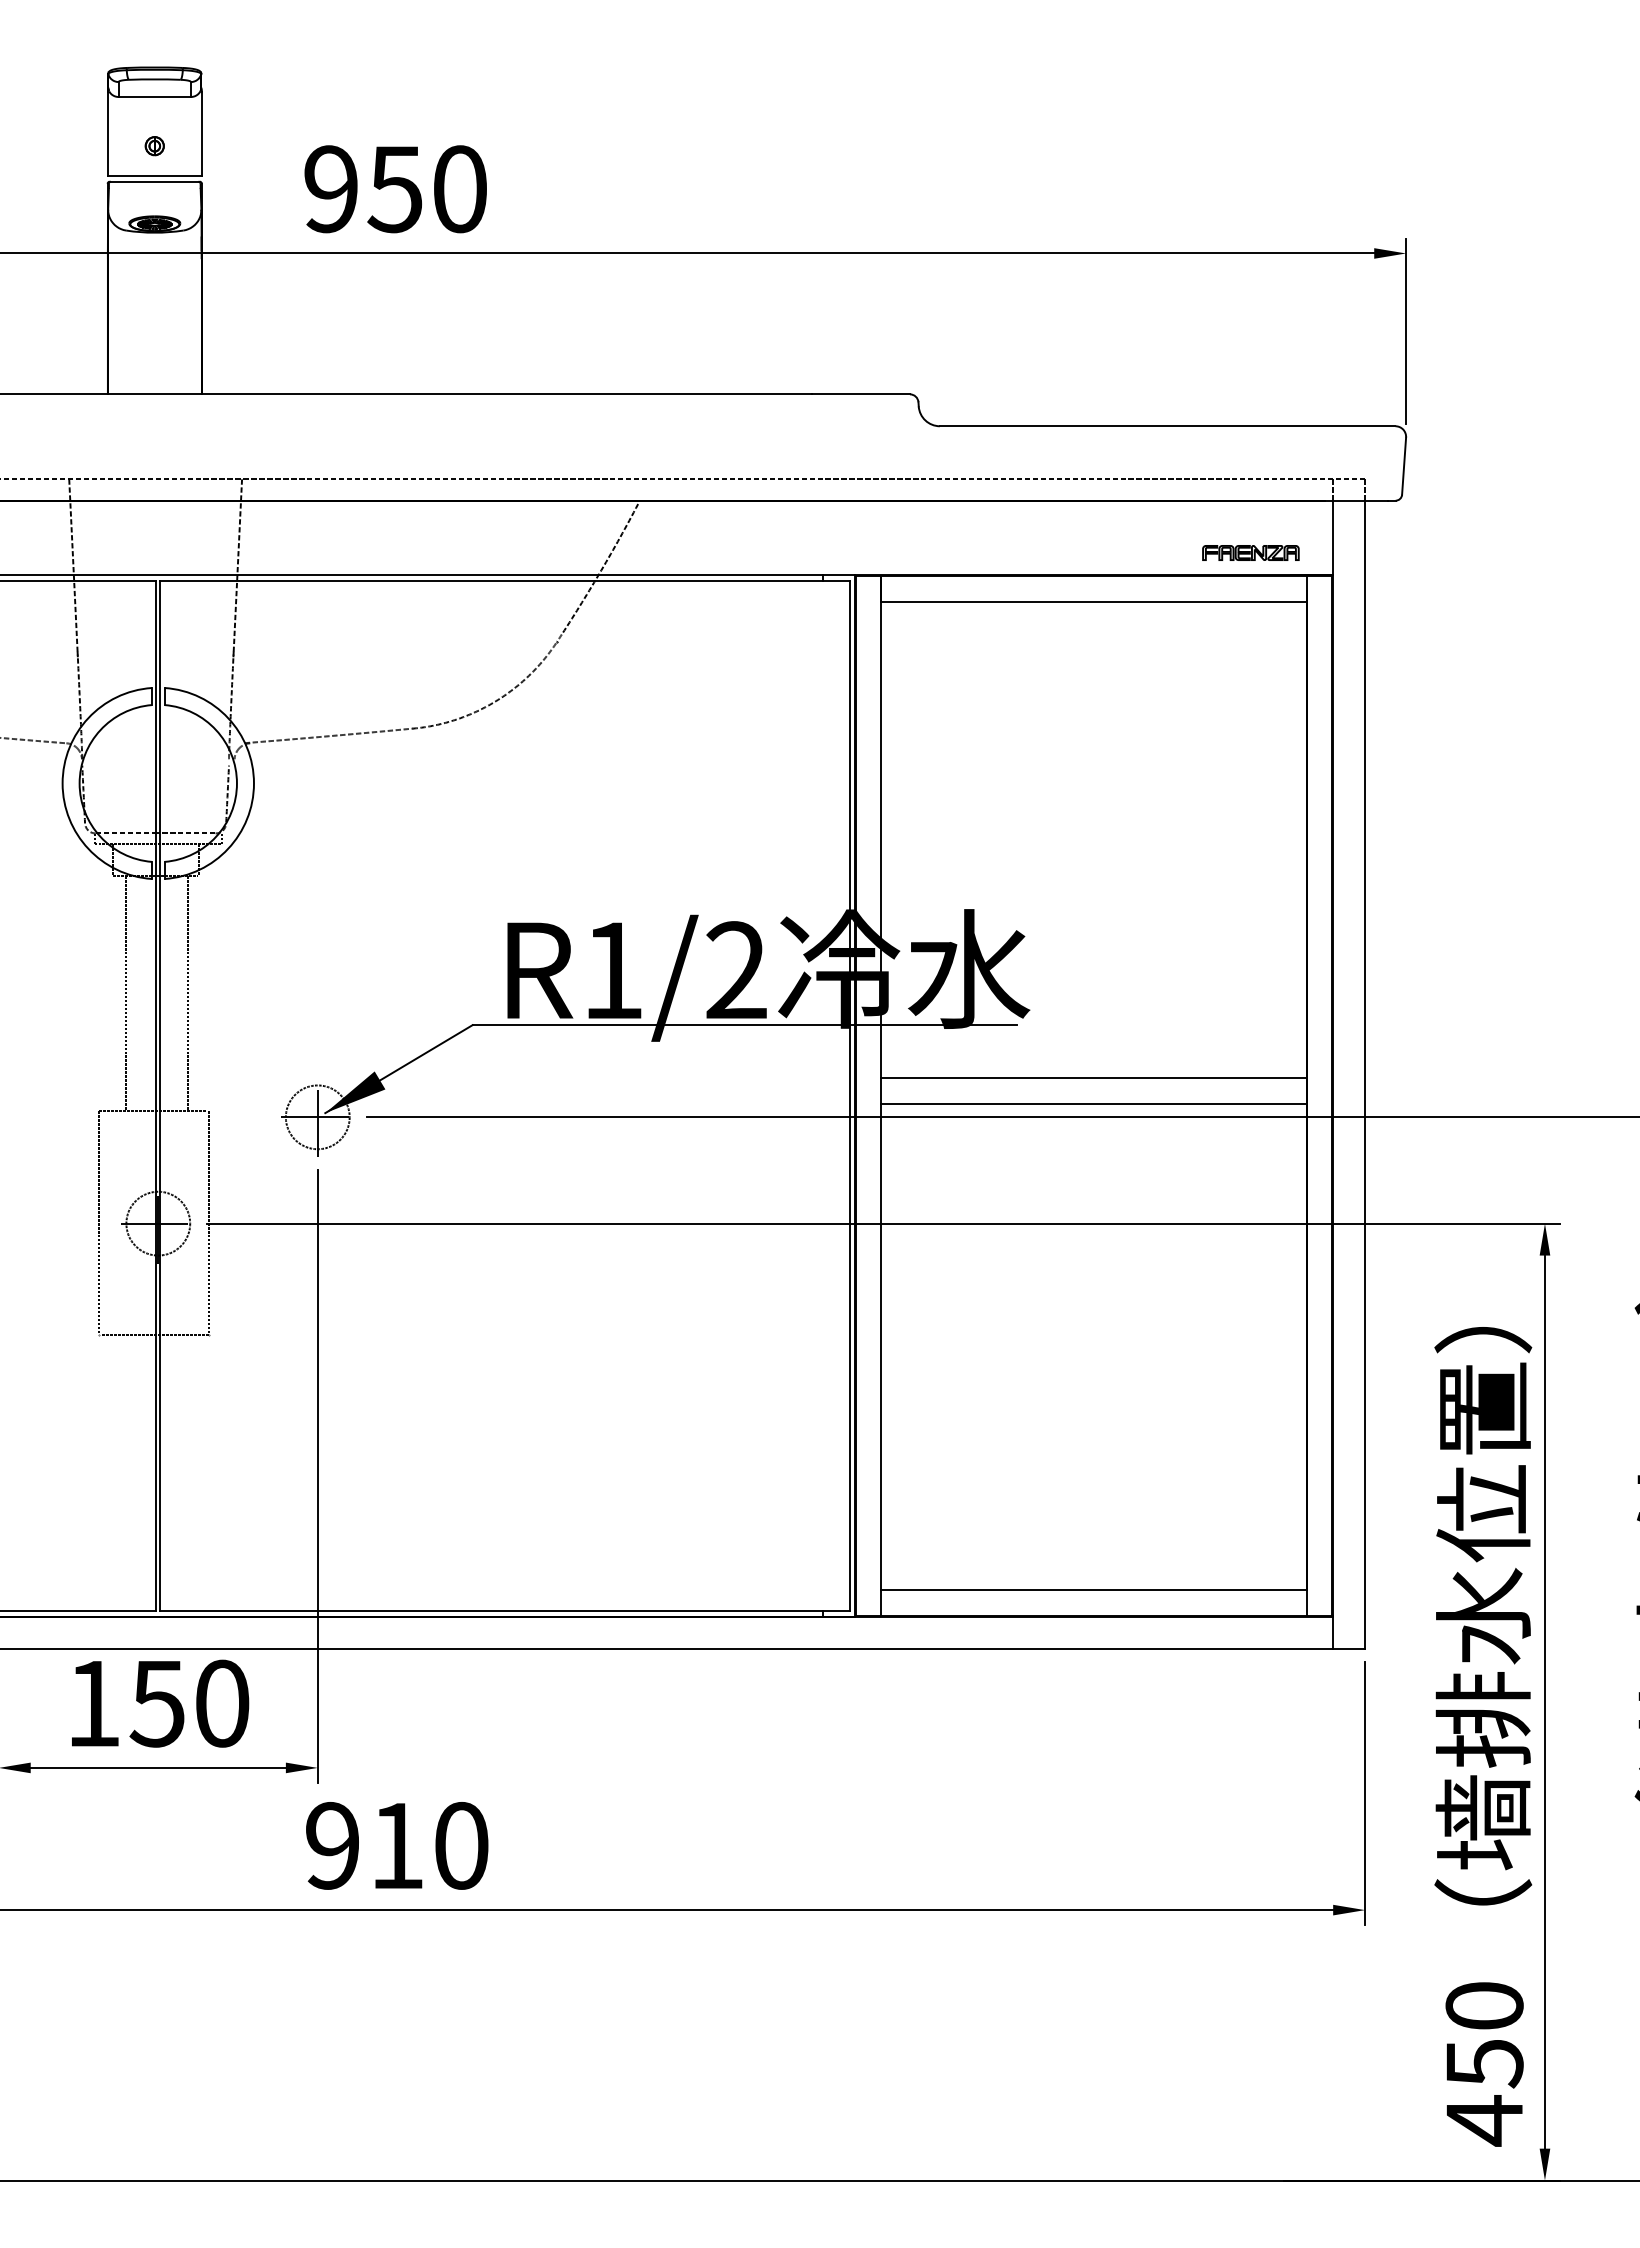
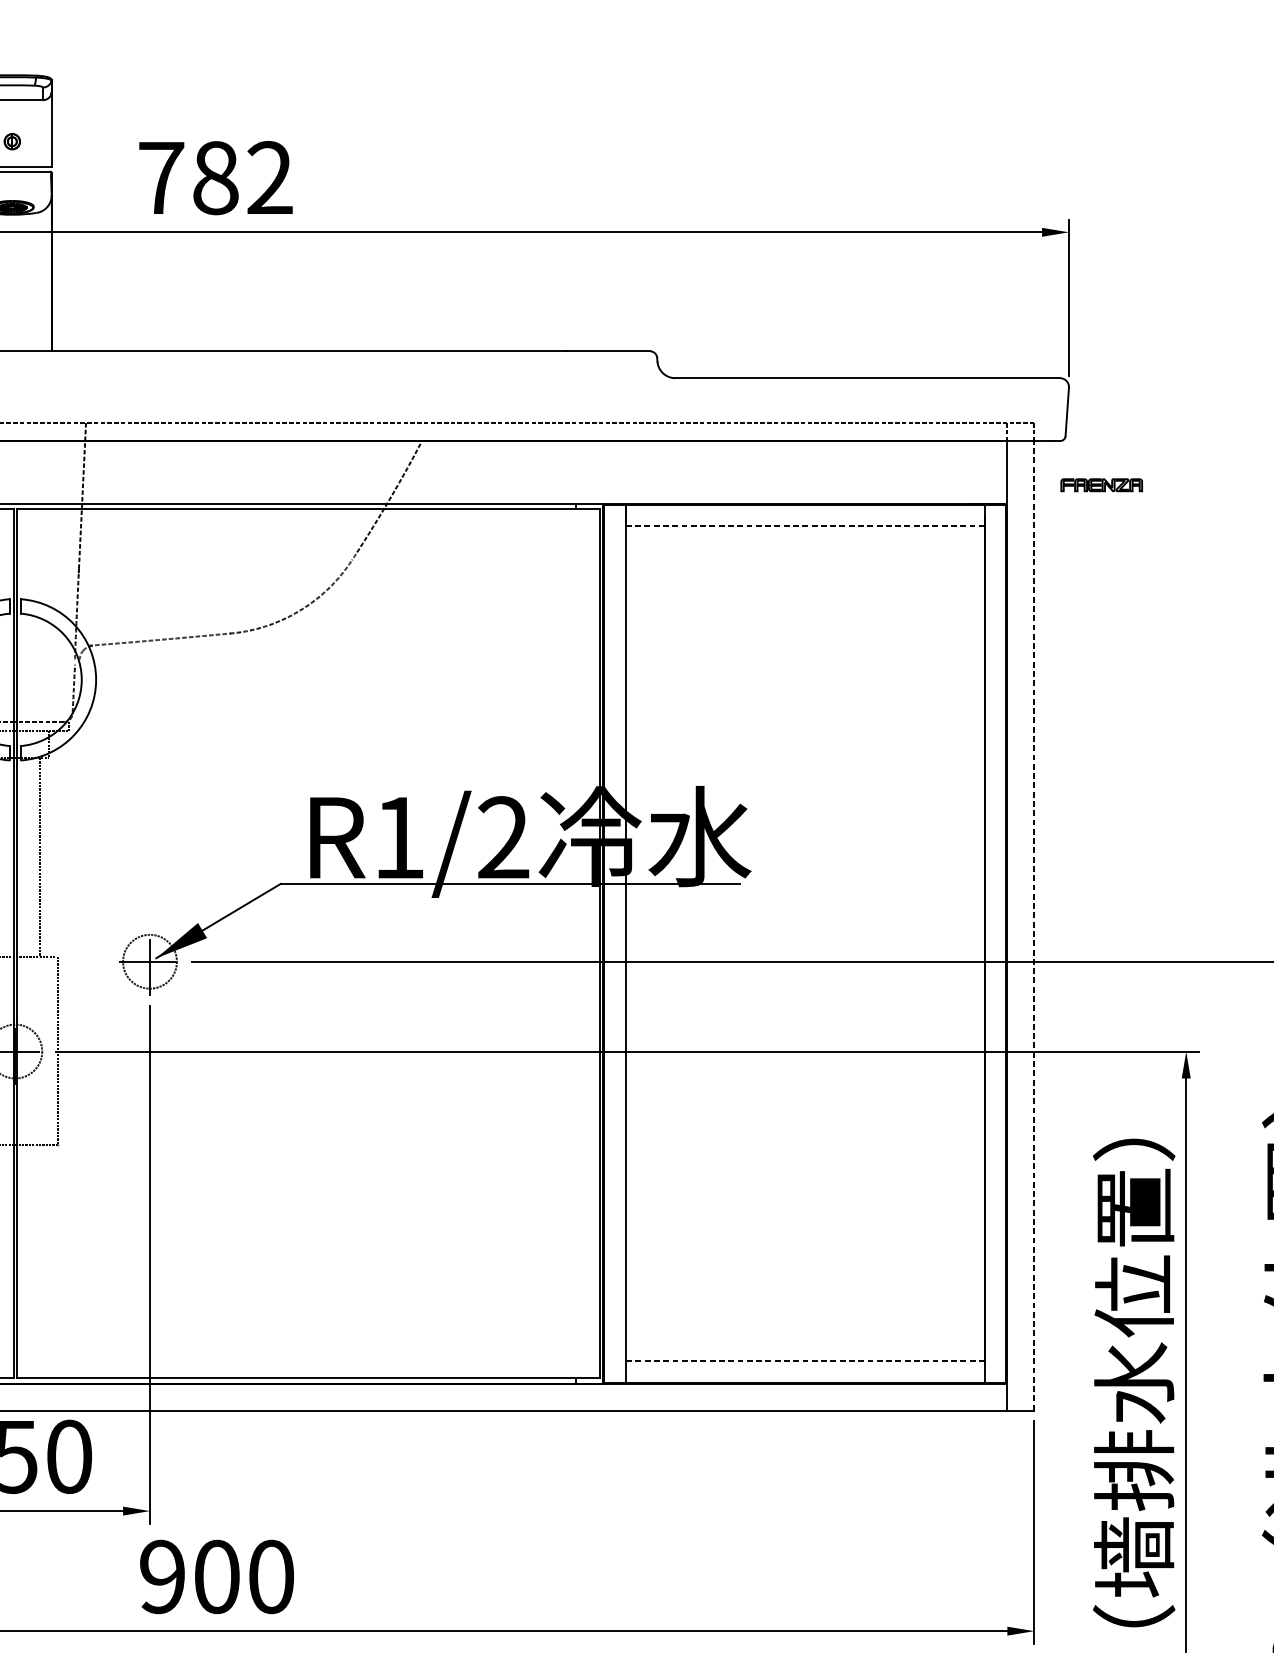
text: (395, 189) -> (215, 178), 950 -> 782
part: (1250, 552) -> (1101, 484), moved
line: (1093, 601) -> (805, 526), solid -> dashed
line: (1365, 1074) -> (1034, 925), solid -> dashed
line: (1093, 1078) -> (805, 928), removed
line: (1093, 1103) -> (805, 950), removed
line: (1093, 1590) -> (805, 1361), solid -> dashed
text: (397, 1845) -> (217, 1576), 910 -> 900

